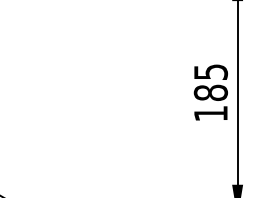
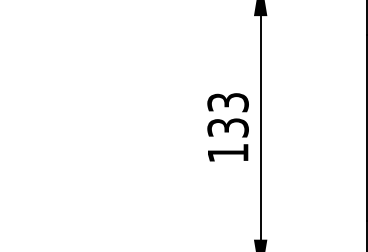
text: (210, 82) -> (227, 115), 185 -> 133

